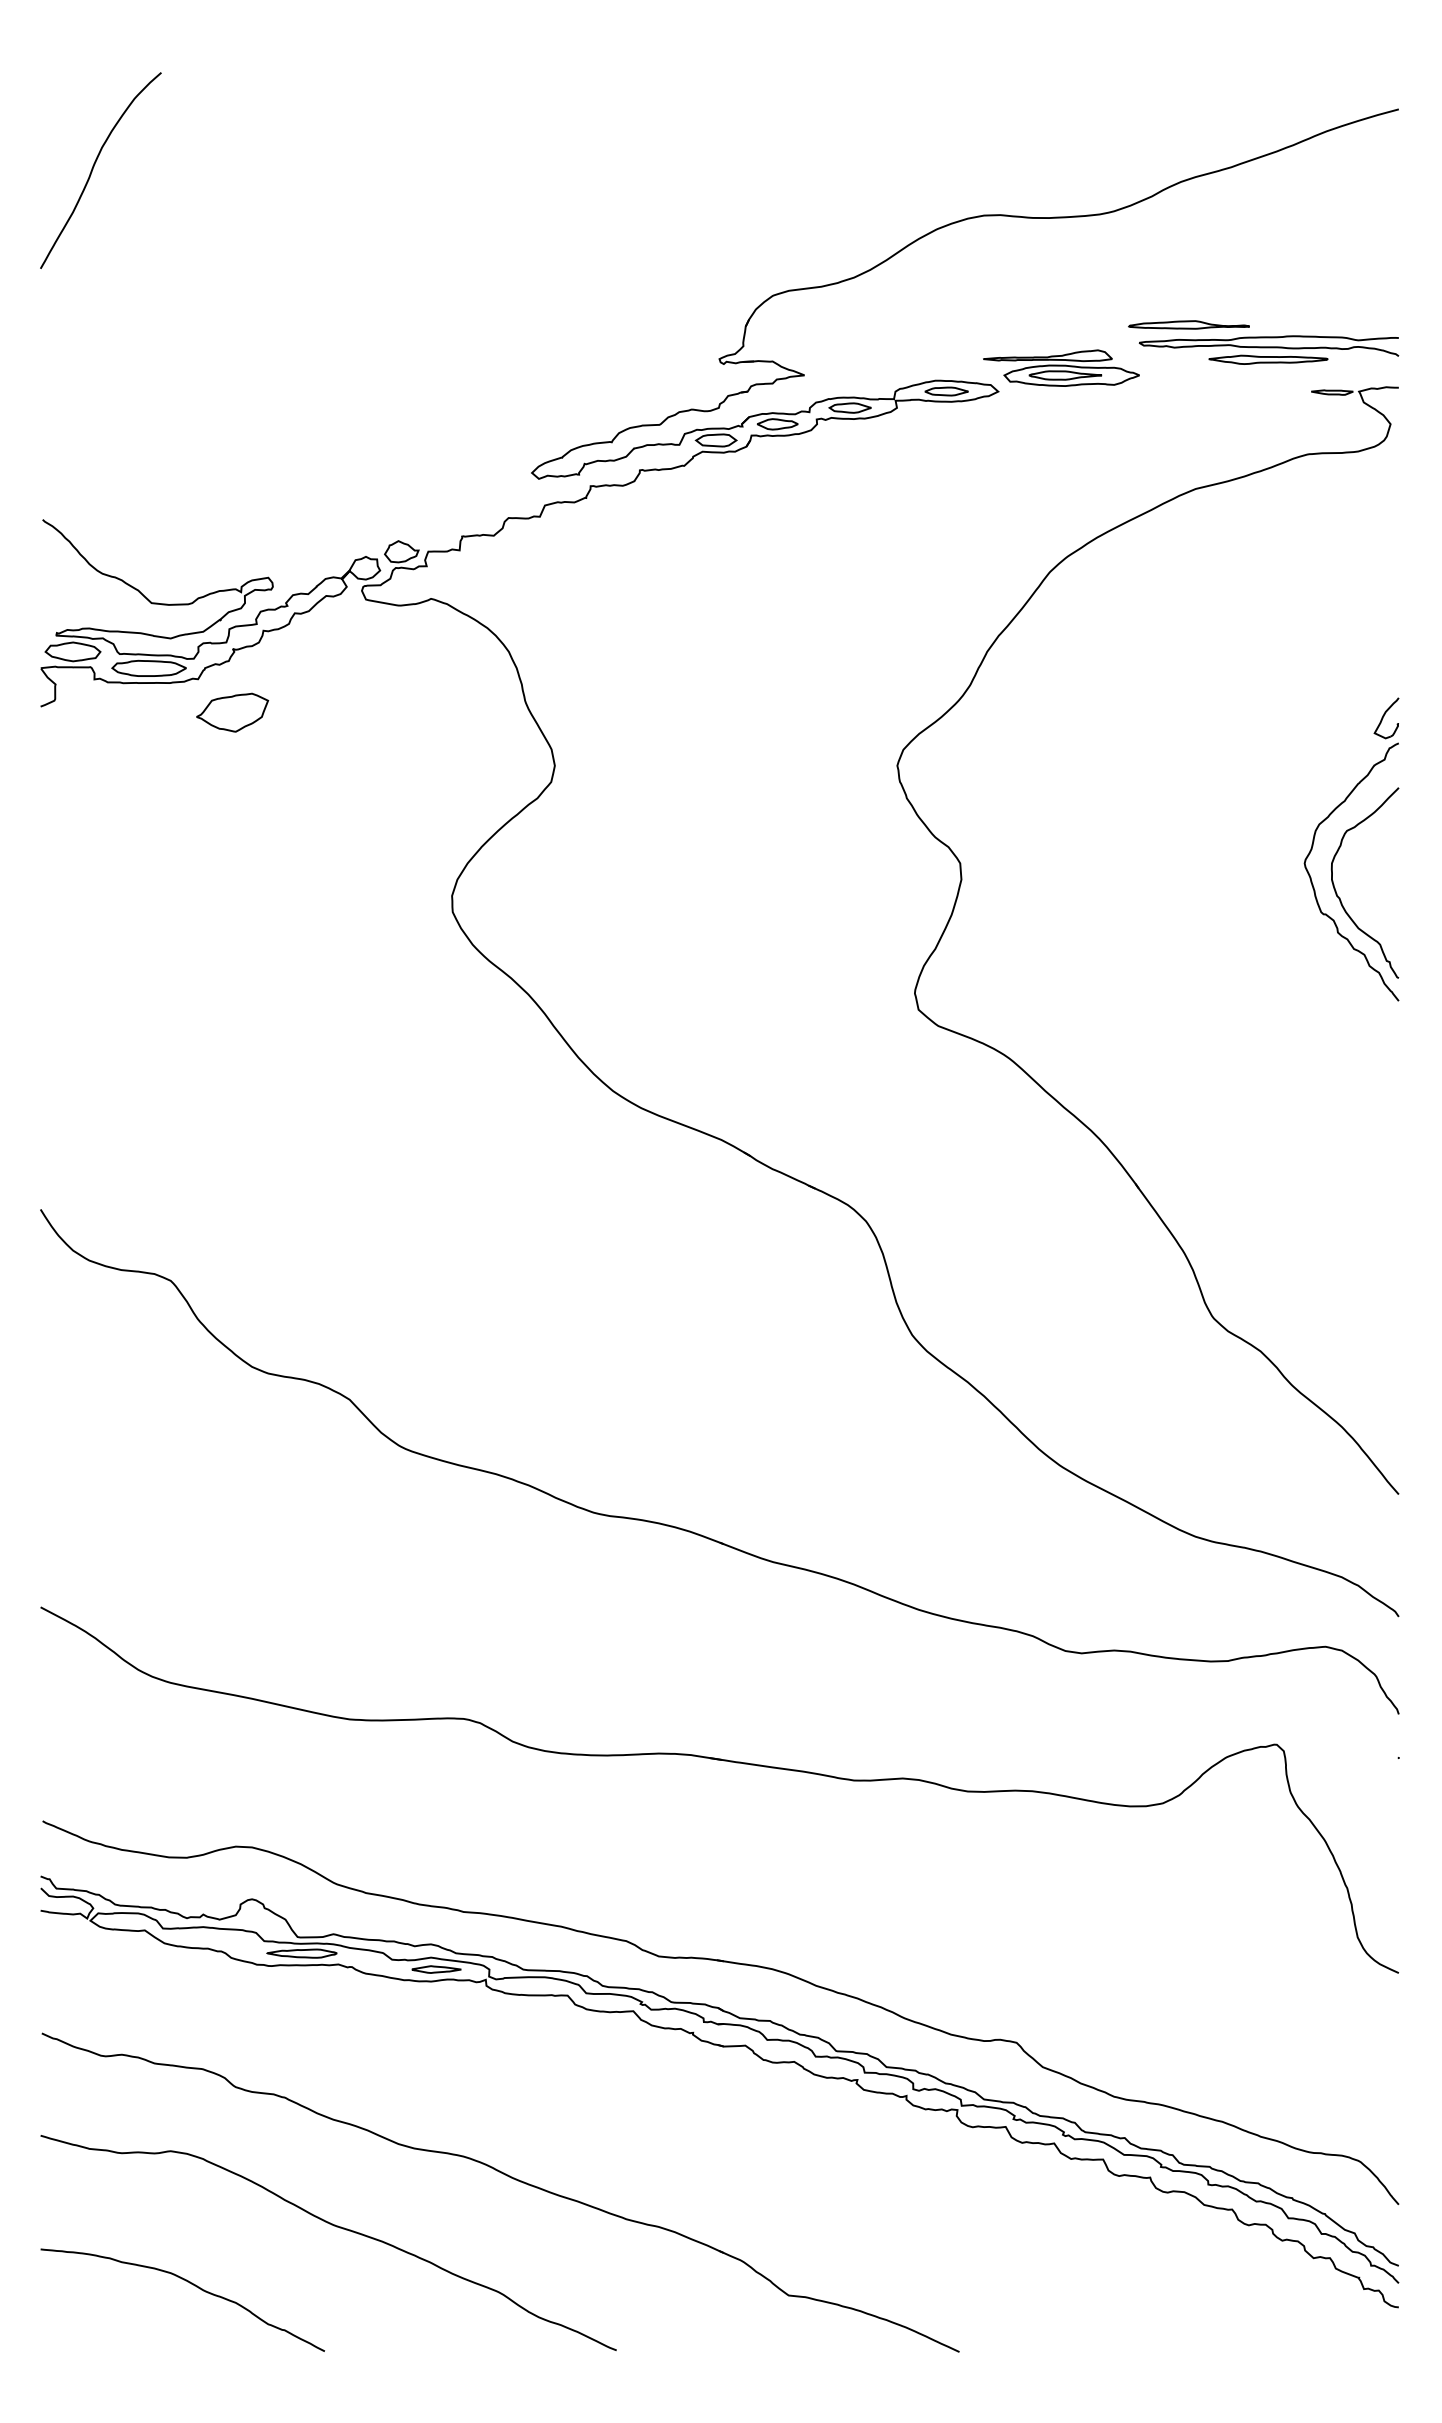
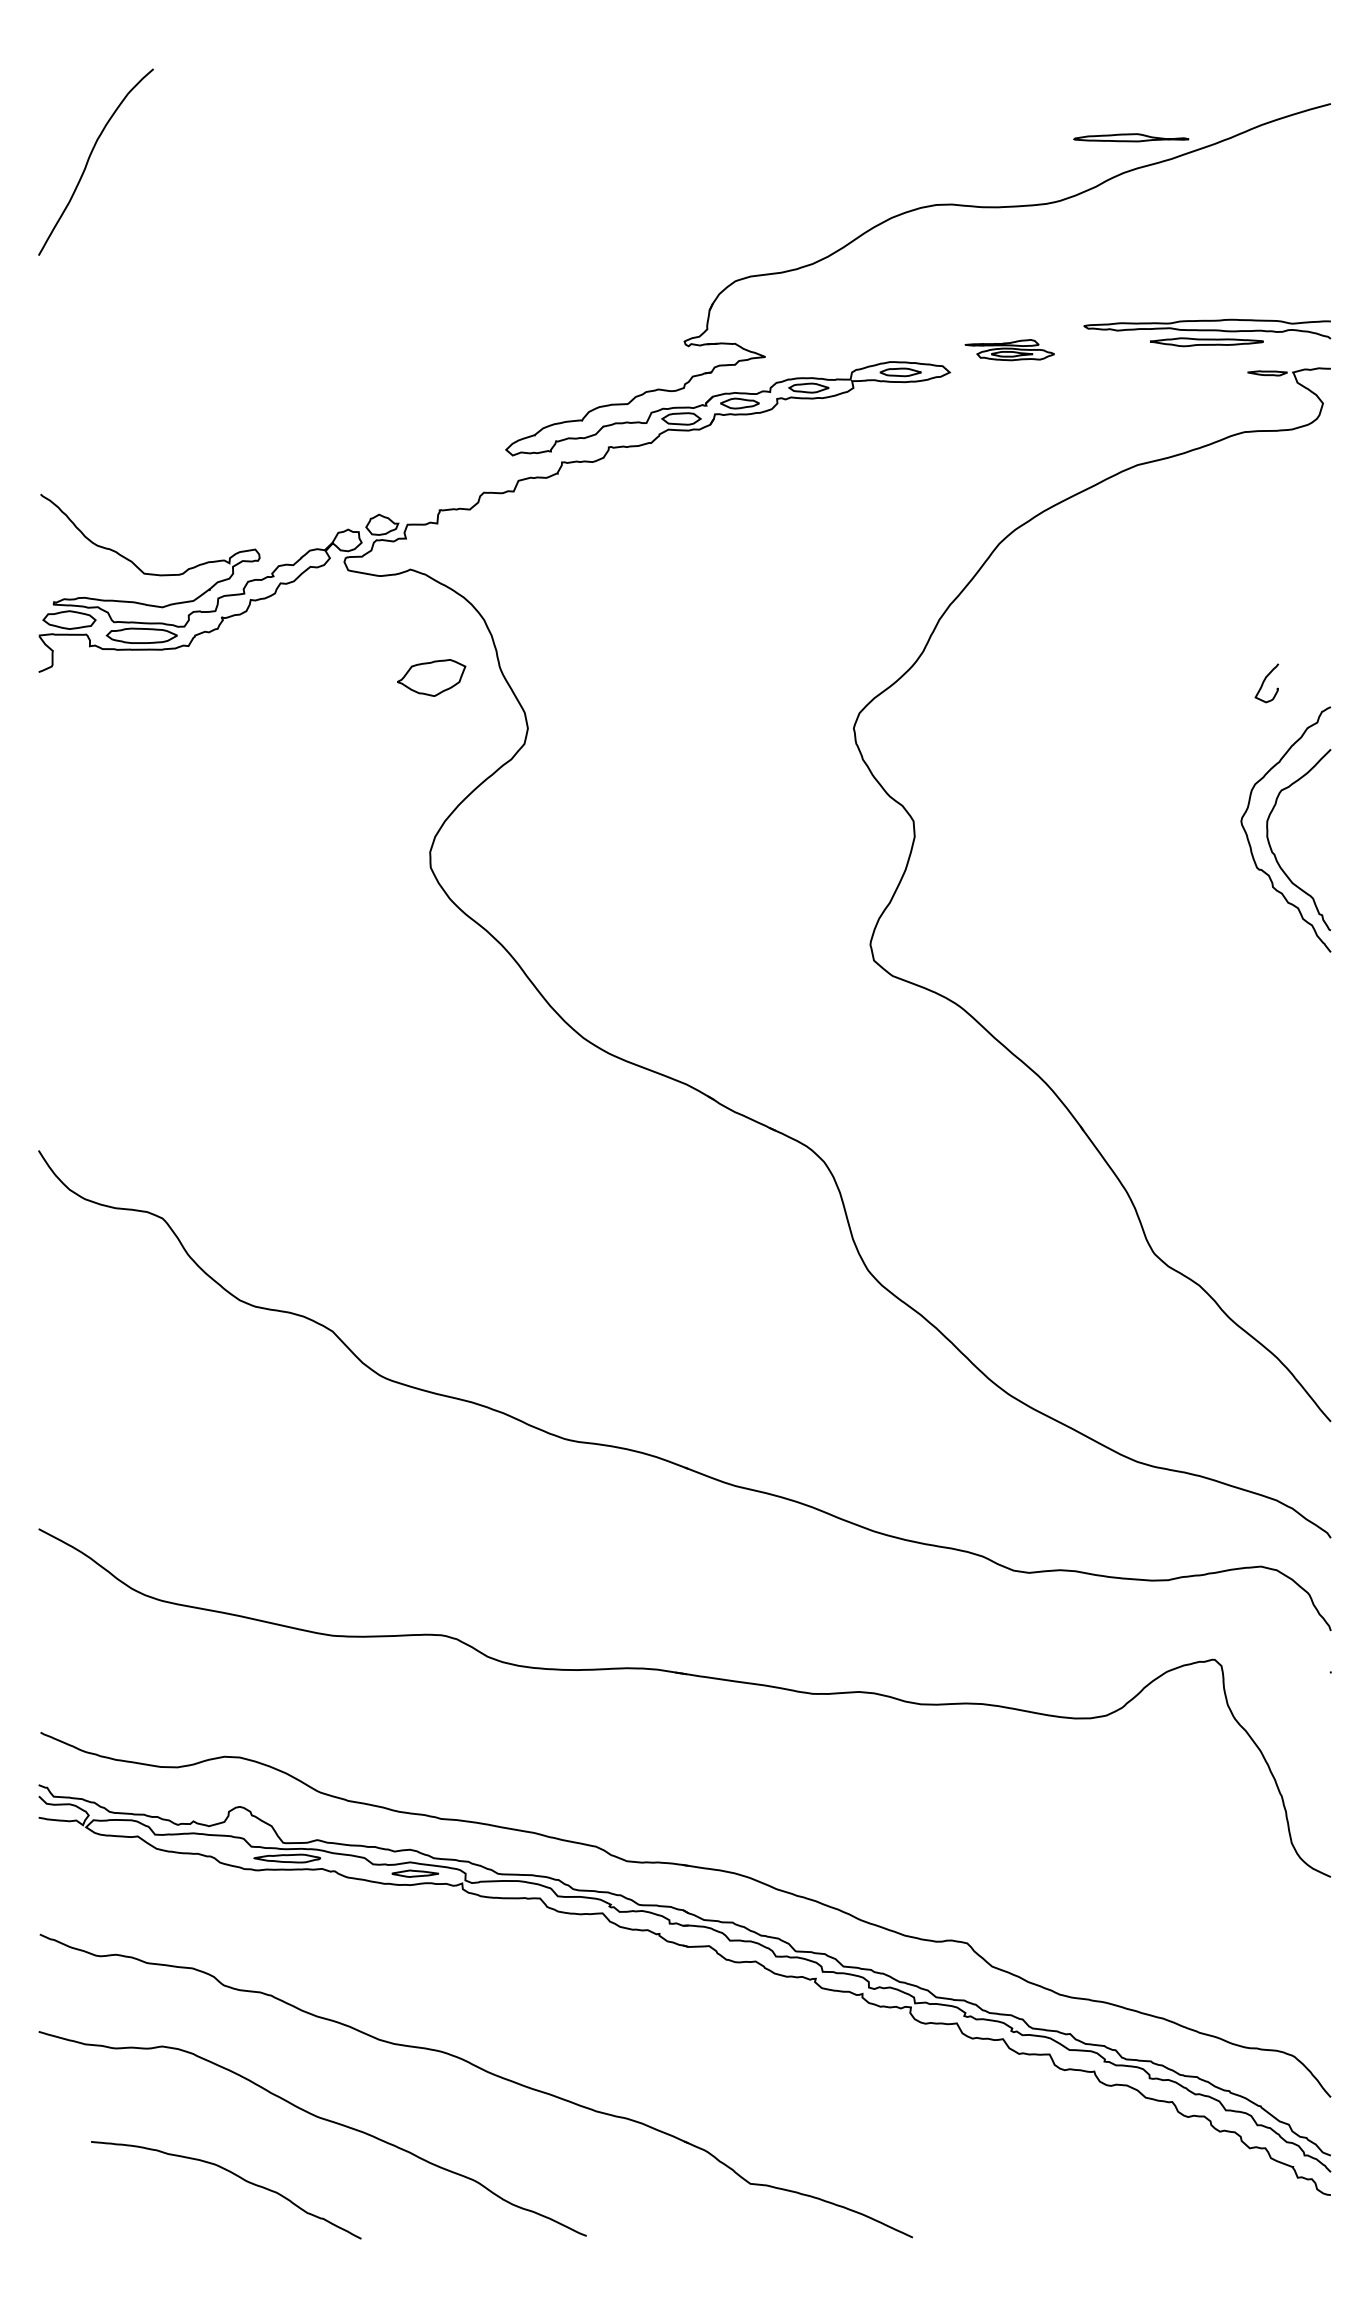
part: (1188, 324) -> (1130, 137), moved
part: (1061, 367) -> (1009, 349), size x0.6
part: (232, 712) -> (431, 677), moved
part: (1386, 718) -> (1266, 683), moved
curve: (189, 2283) -> (232, 2174), moved

